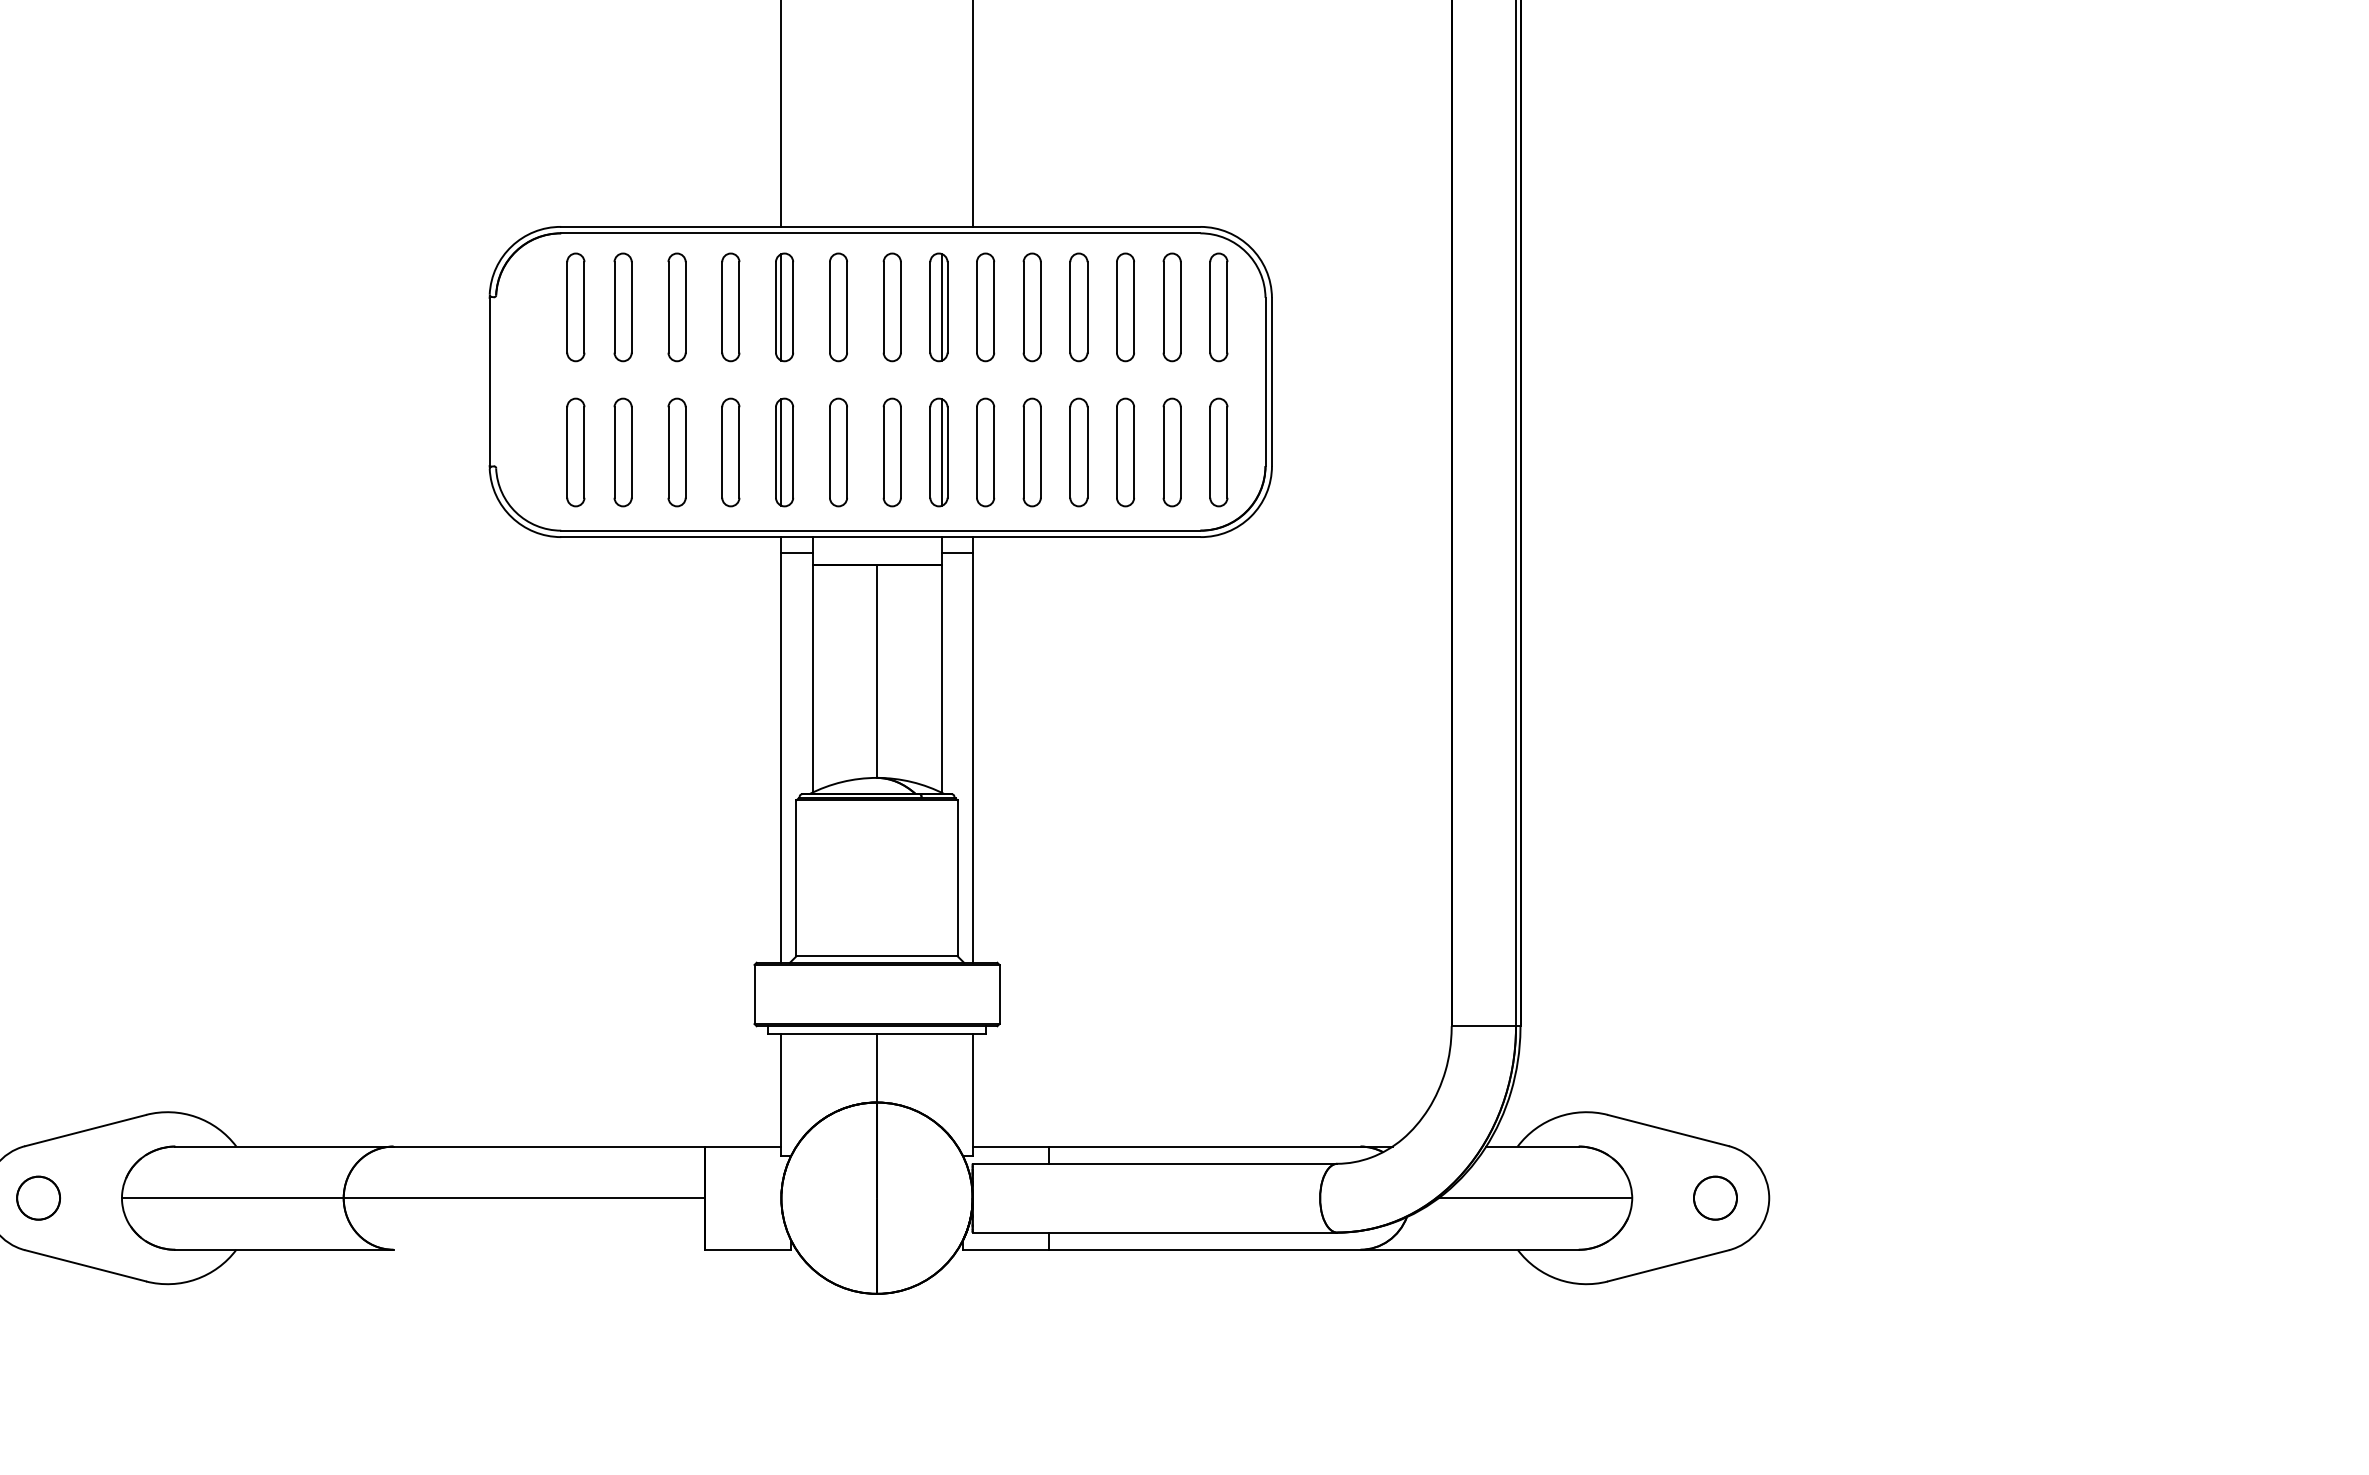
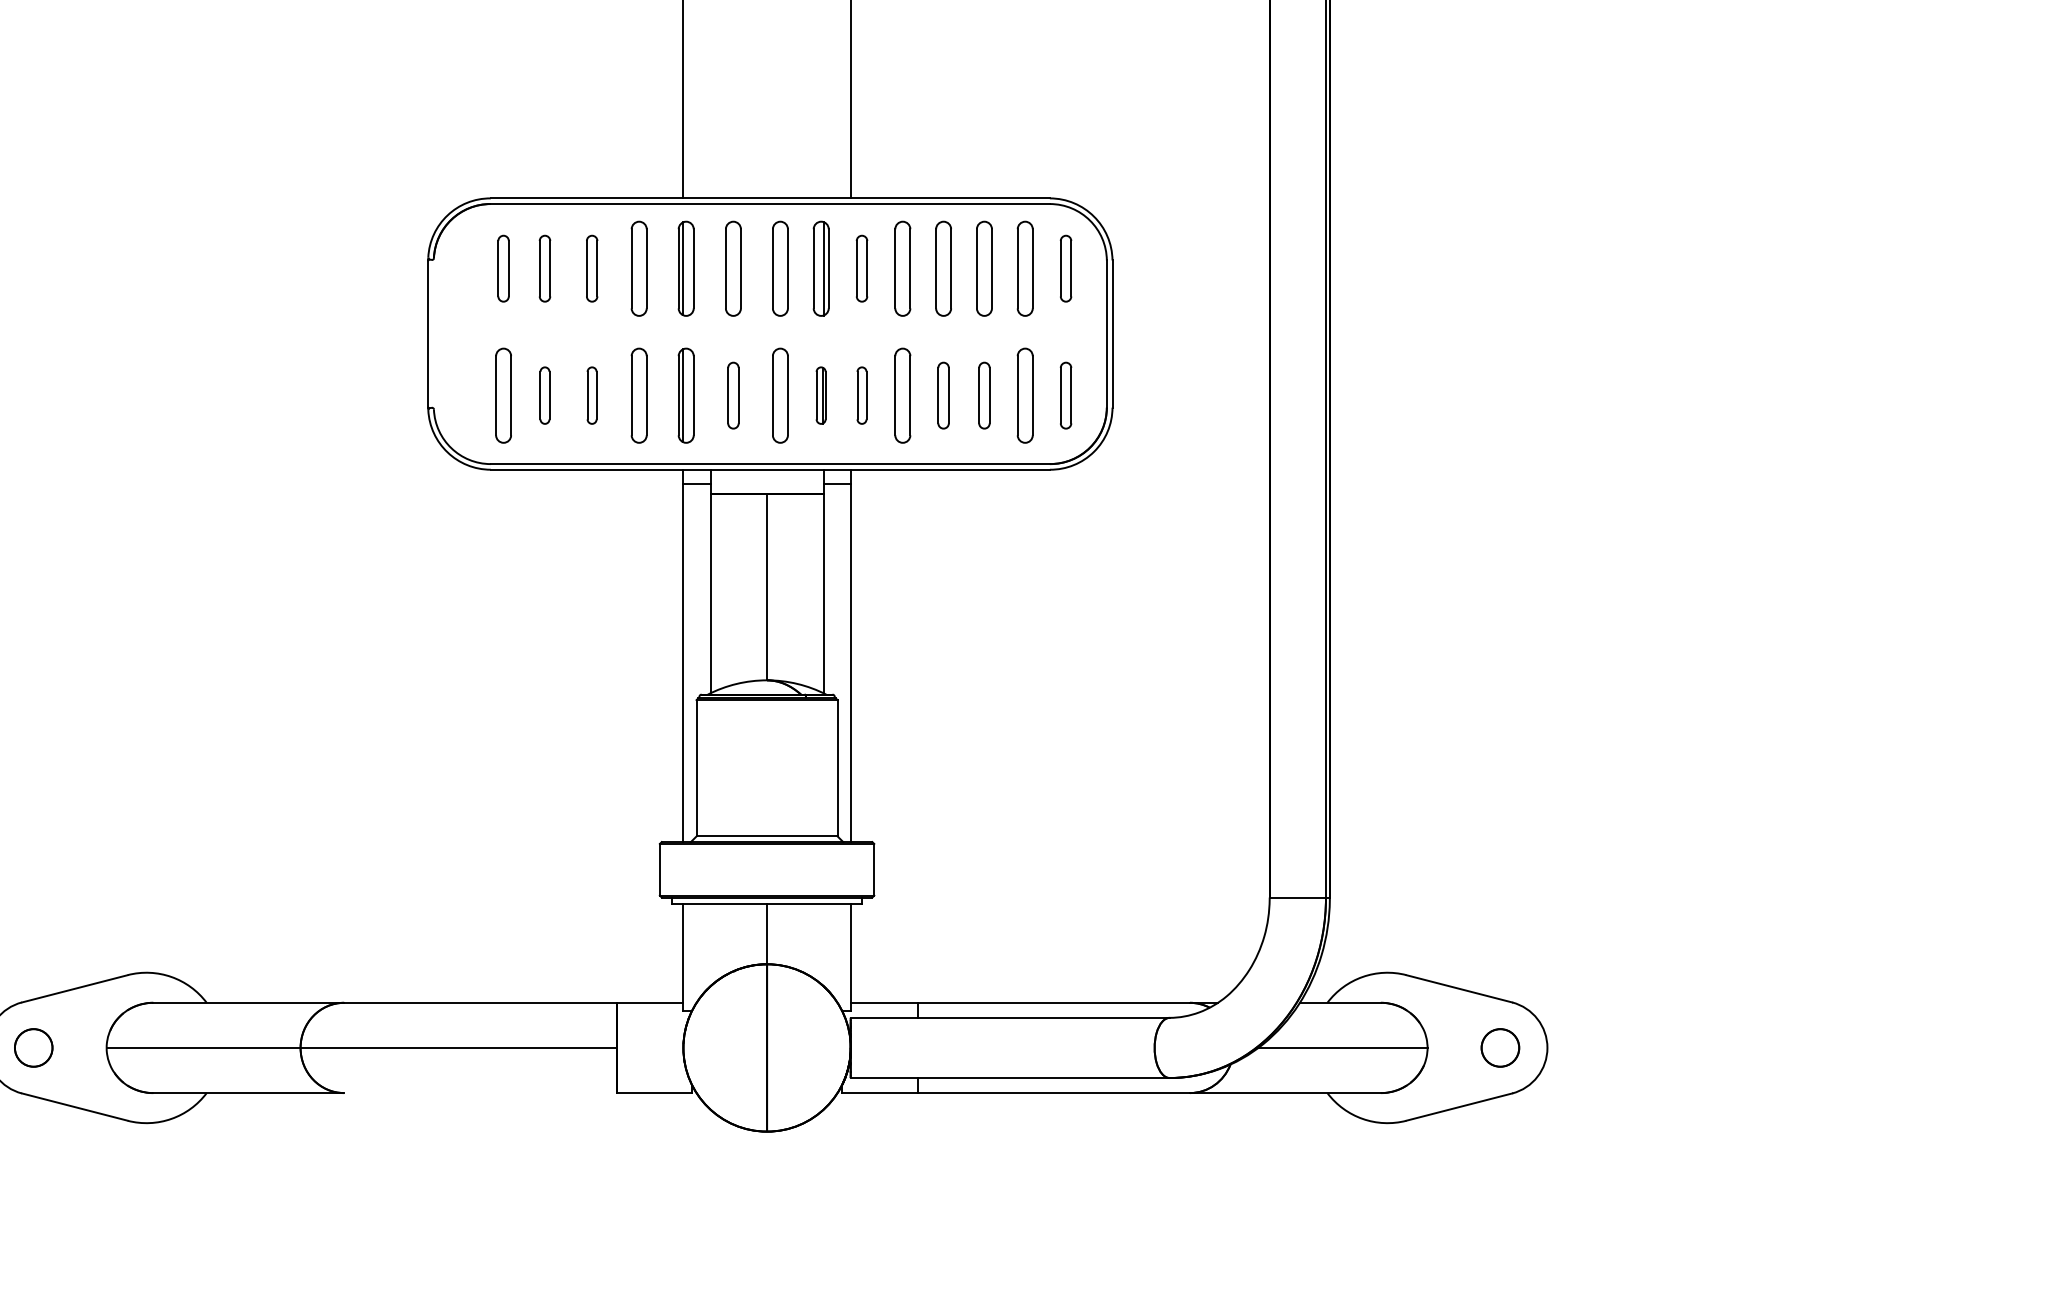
part: (575, 307) -> (503, 268), size x0.7
part: (622, 307) -> (544, 268), size x0.7
part: (676, 307) -> (591, 268), size x0.7
part: (984, 307) -> (861, 268), size x0.7
part: (1218, 307) -> (1065, 268), size x0.7
part: (622, 452) -> (544, 395), size x0.6
part: (676, 452) -> (591, 395), size x0.6
part: (838, 452) -> (733, 395), size x0.7
part: (938, 452) -> (820, 395), size x0.6
part: (984, 452) -> (861, 395), size x0.6
part: (1078, 452) -> (943, 395), size x0.7
part: (1125, 452) -> (984, 395), size x0.7
part: (1218, 452) -> (1065, 395), size x0.7

